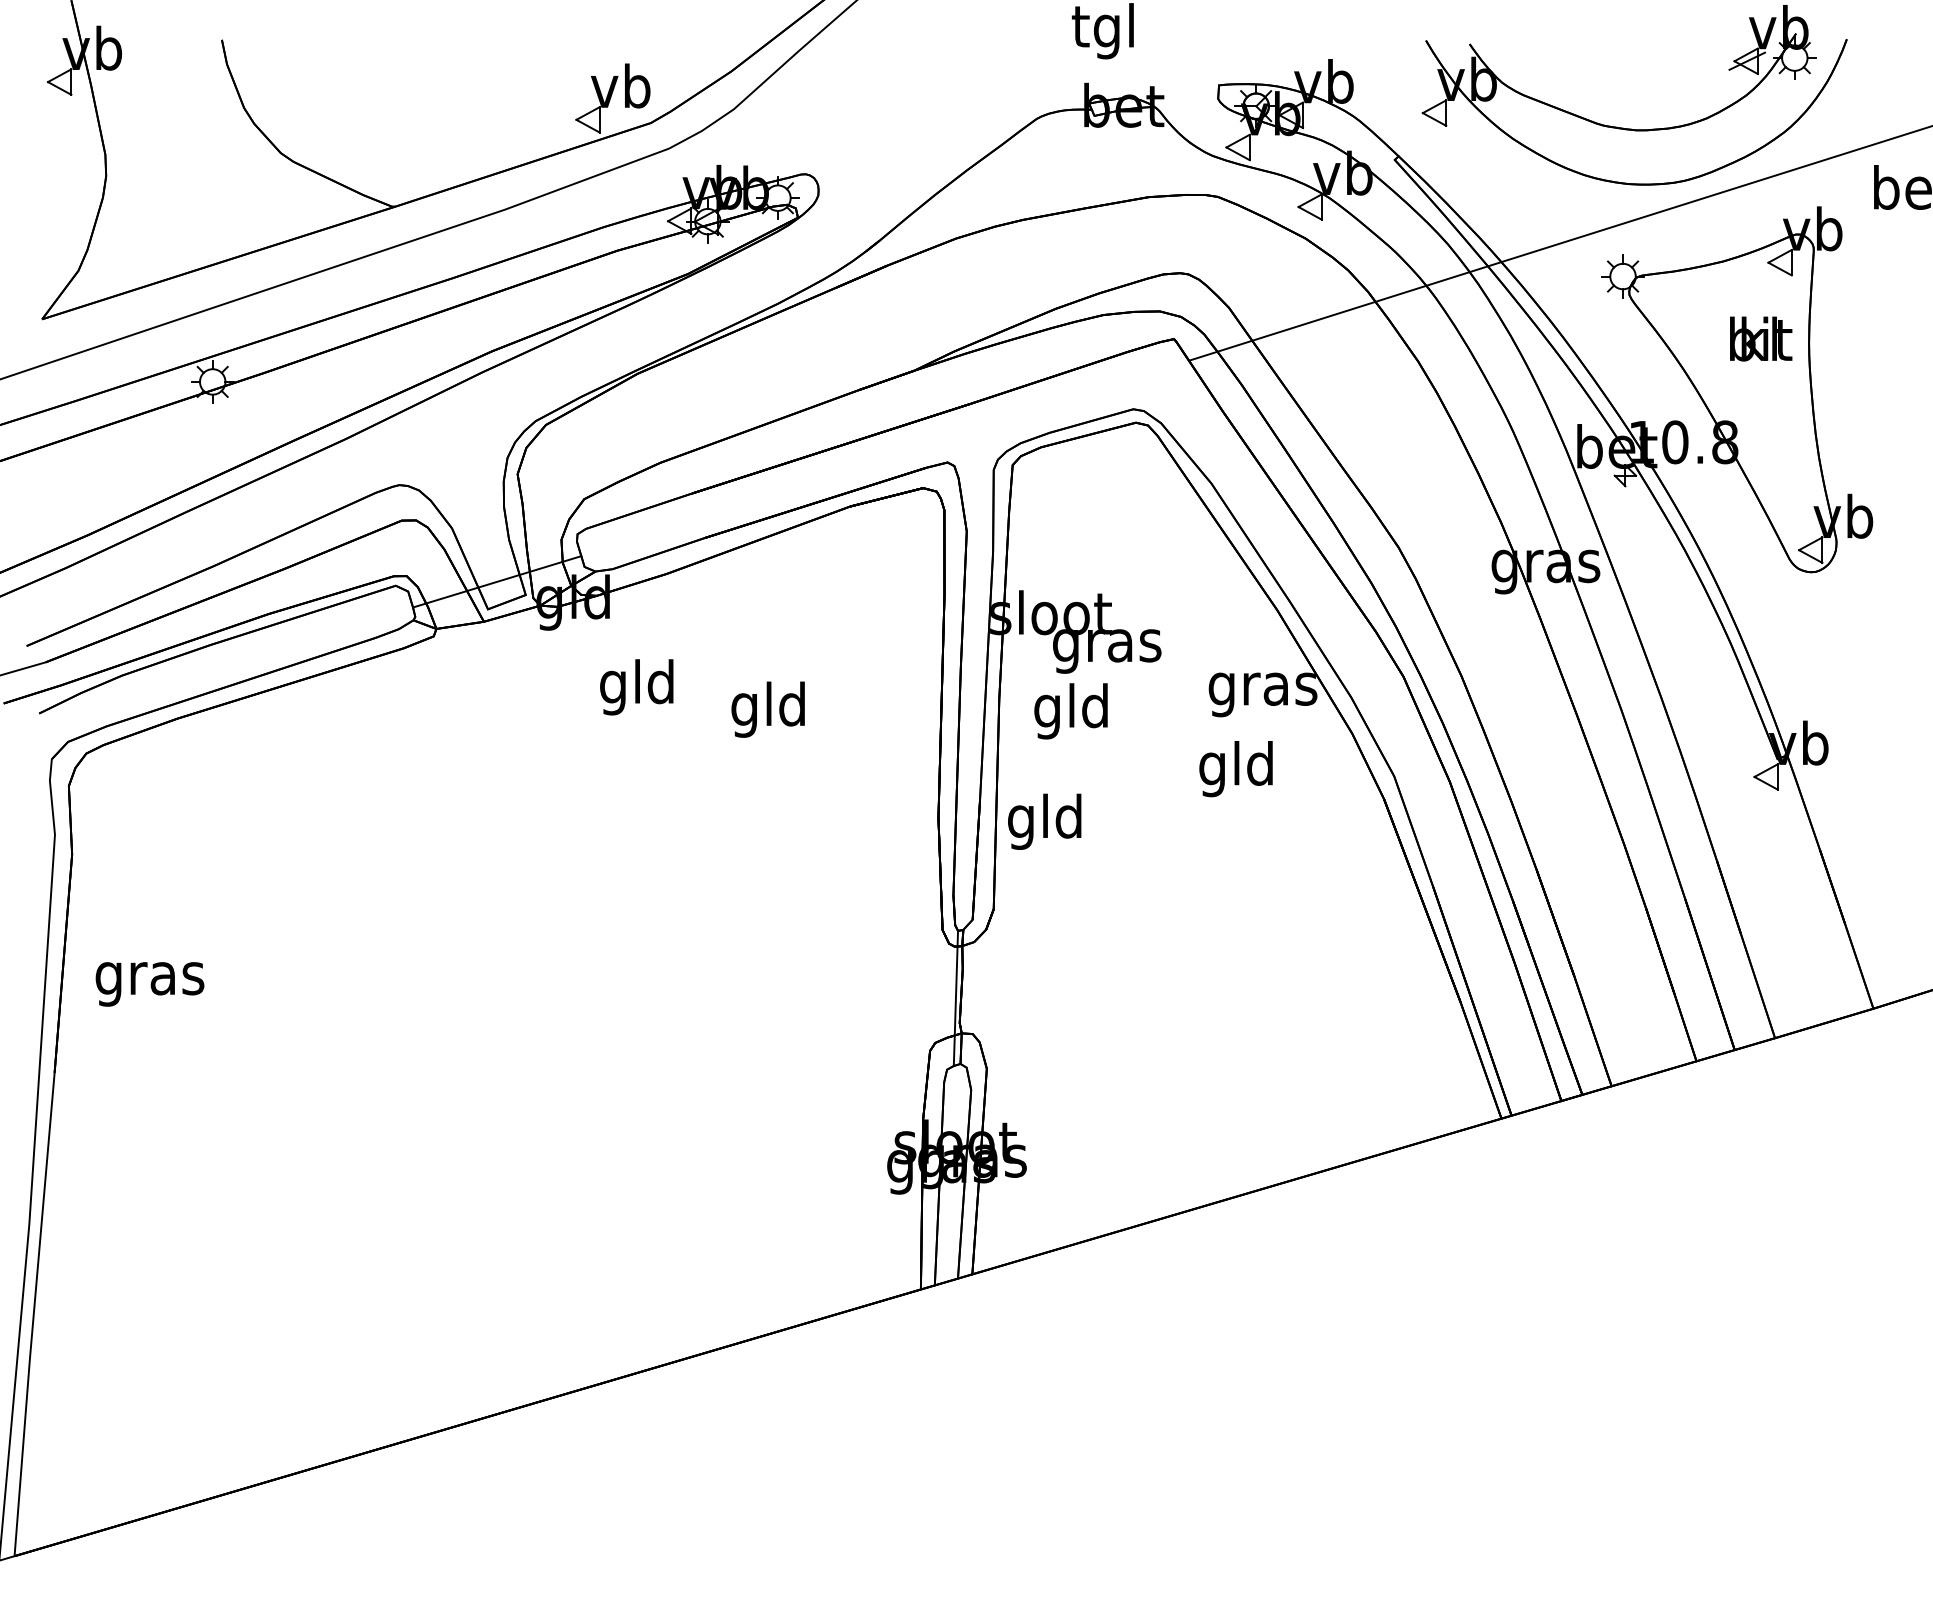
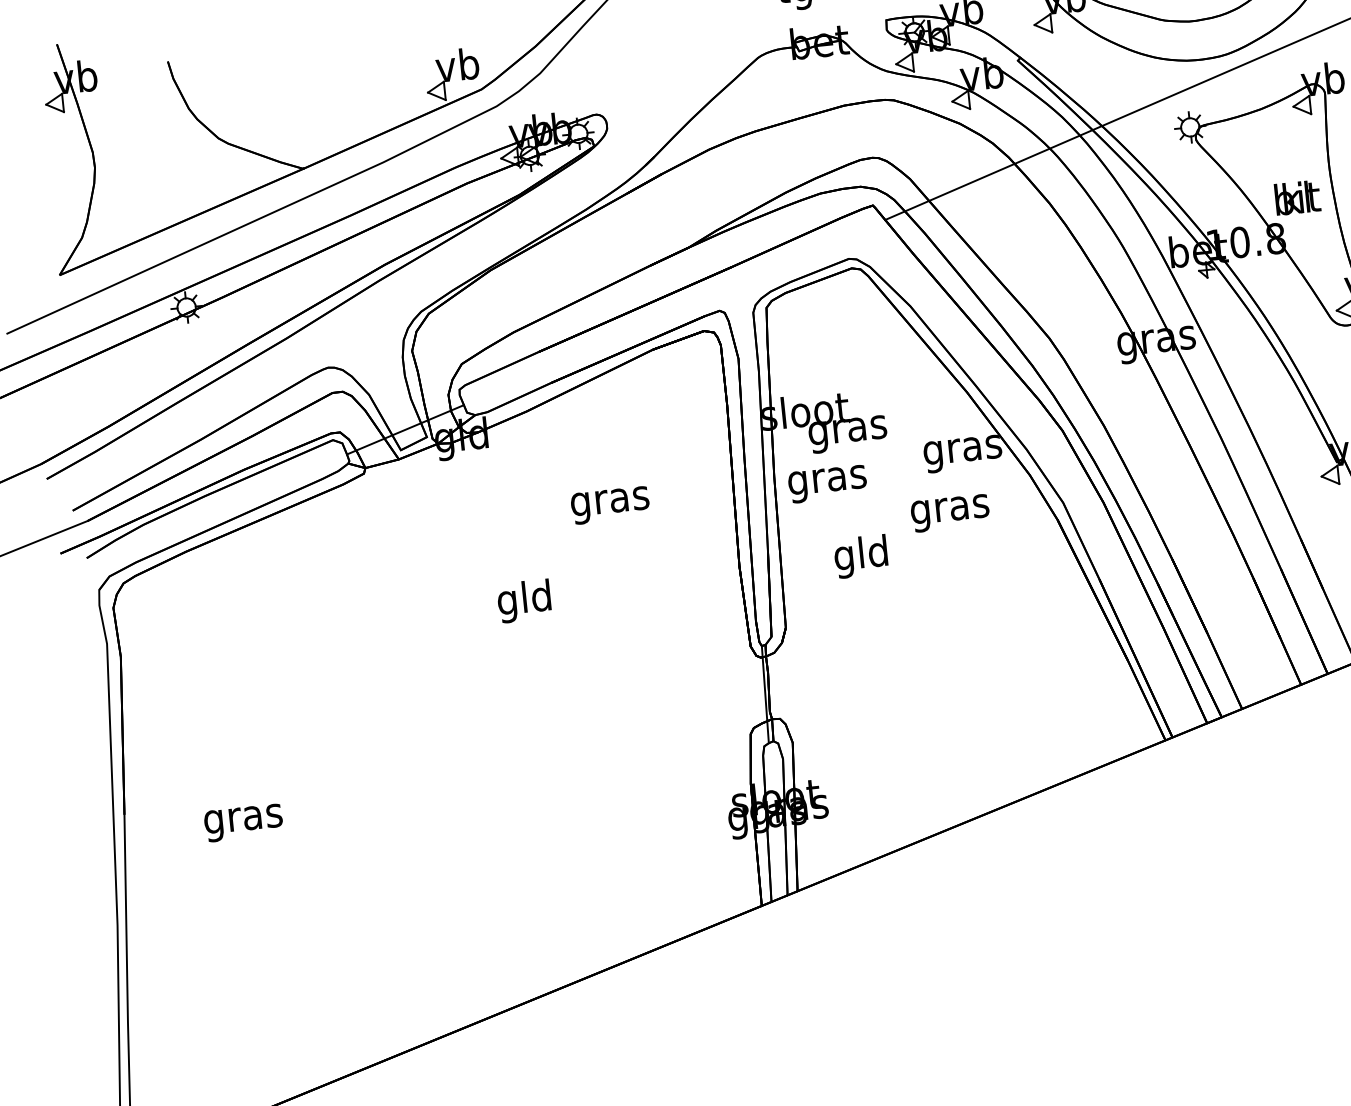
text: (1761, 338) -> (1297, 197), moved
text: (636, 687) -> (524, 601), moved
text: (768, 709) -> (609, 501), gld -> gras
text: (1071, 711) -> (826, 480), gld -> gras
text: (1236, 769) -> (949, 509), gld -> gras
text: (1044, 821) -> (860, 556), moved
text: (149, 984) -> (243, 823), moved

